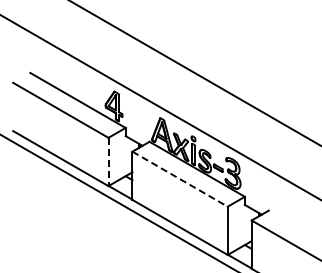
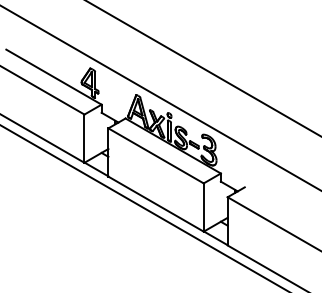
line: (108, 162) -> (84, 139), dashed -> solid
line: (180, 179) -> (156, 156), dashed -> solid

